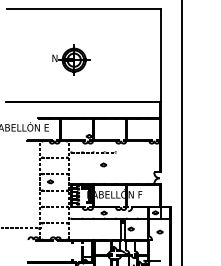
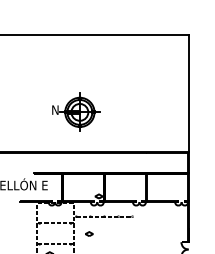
part: (71, 59) -> (76, 111), moved
part: (103, 164) -> (89, 233), moved

